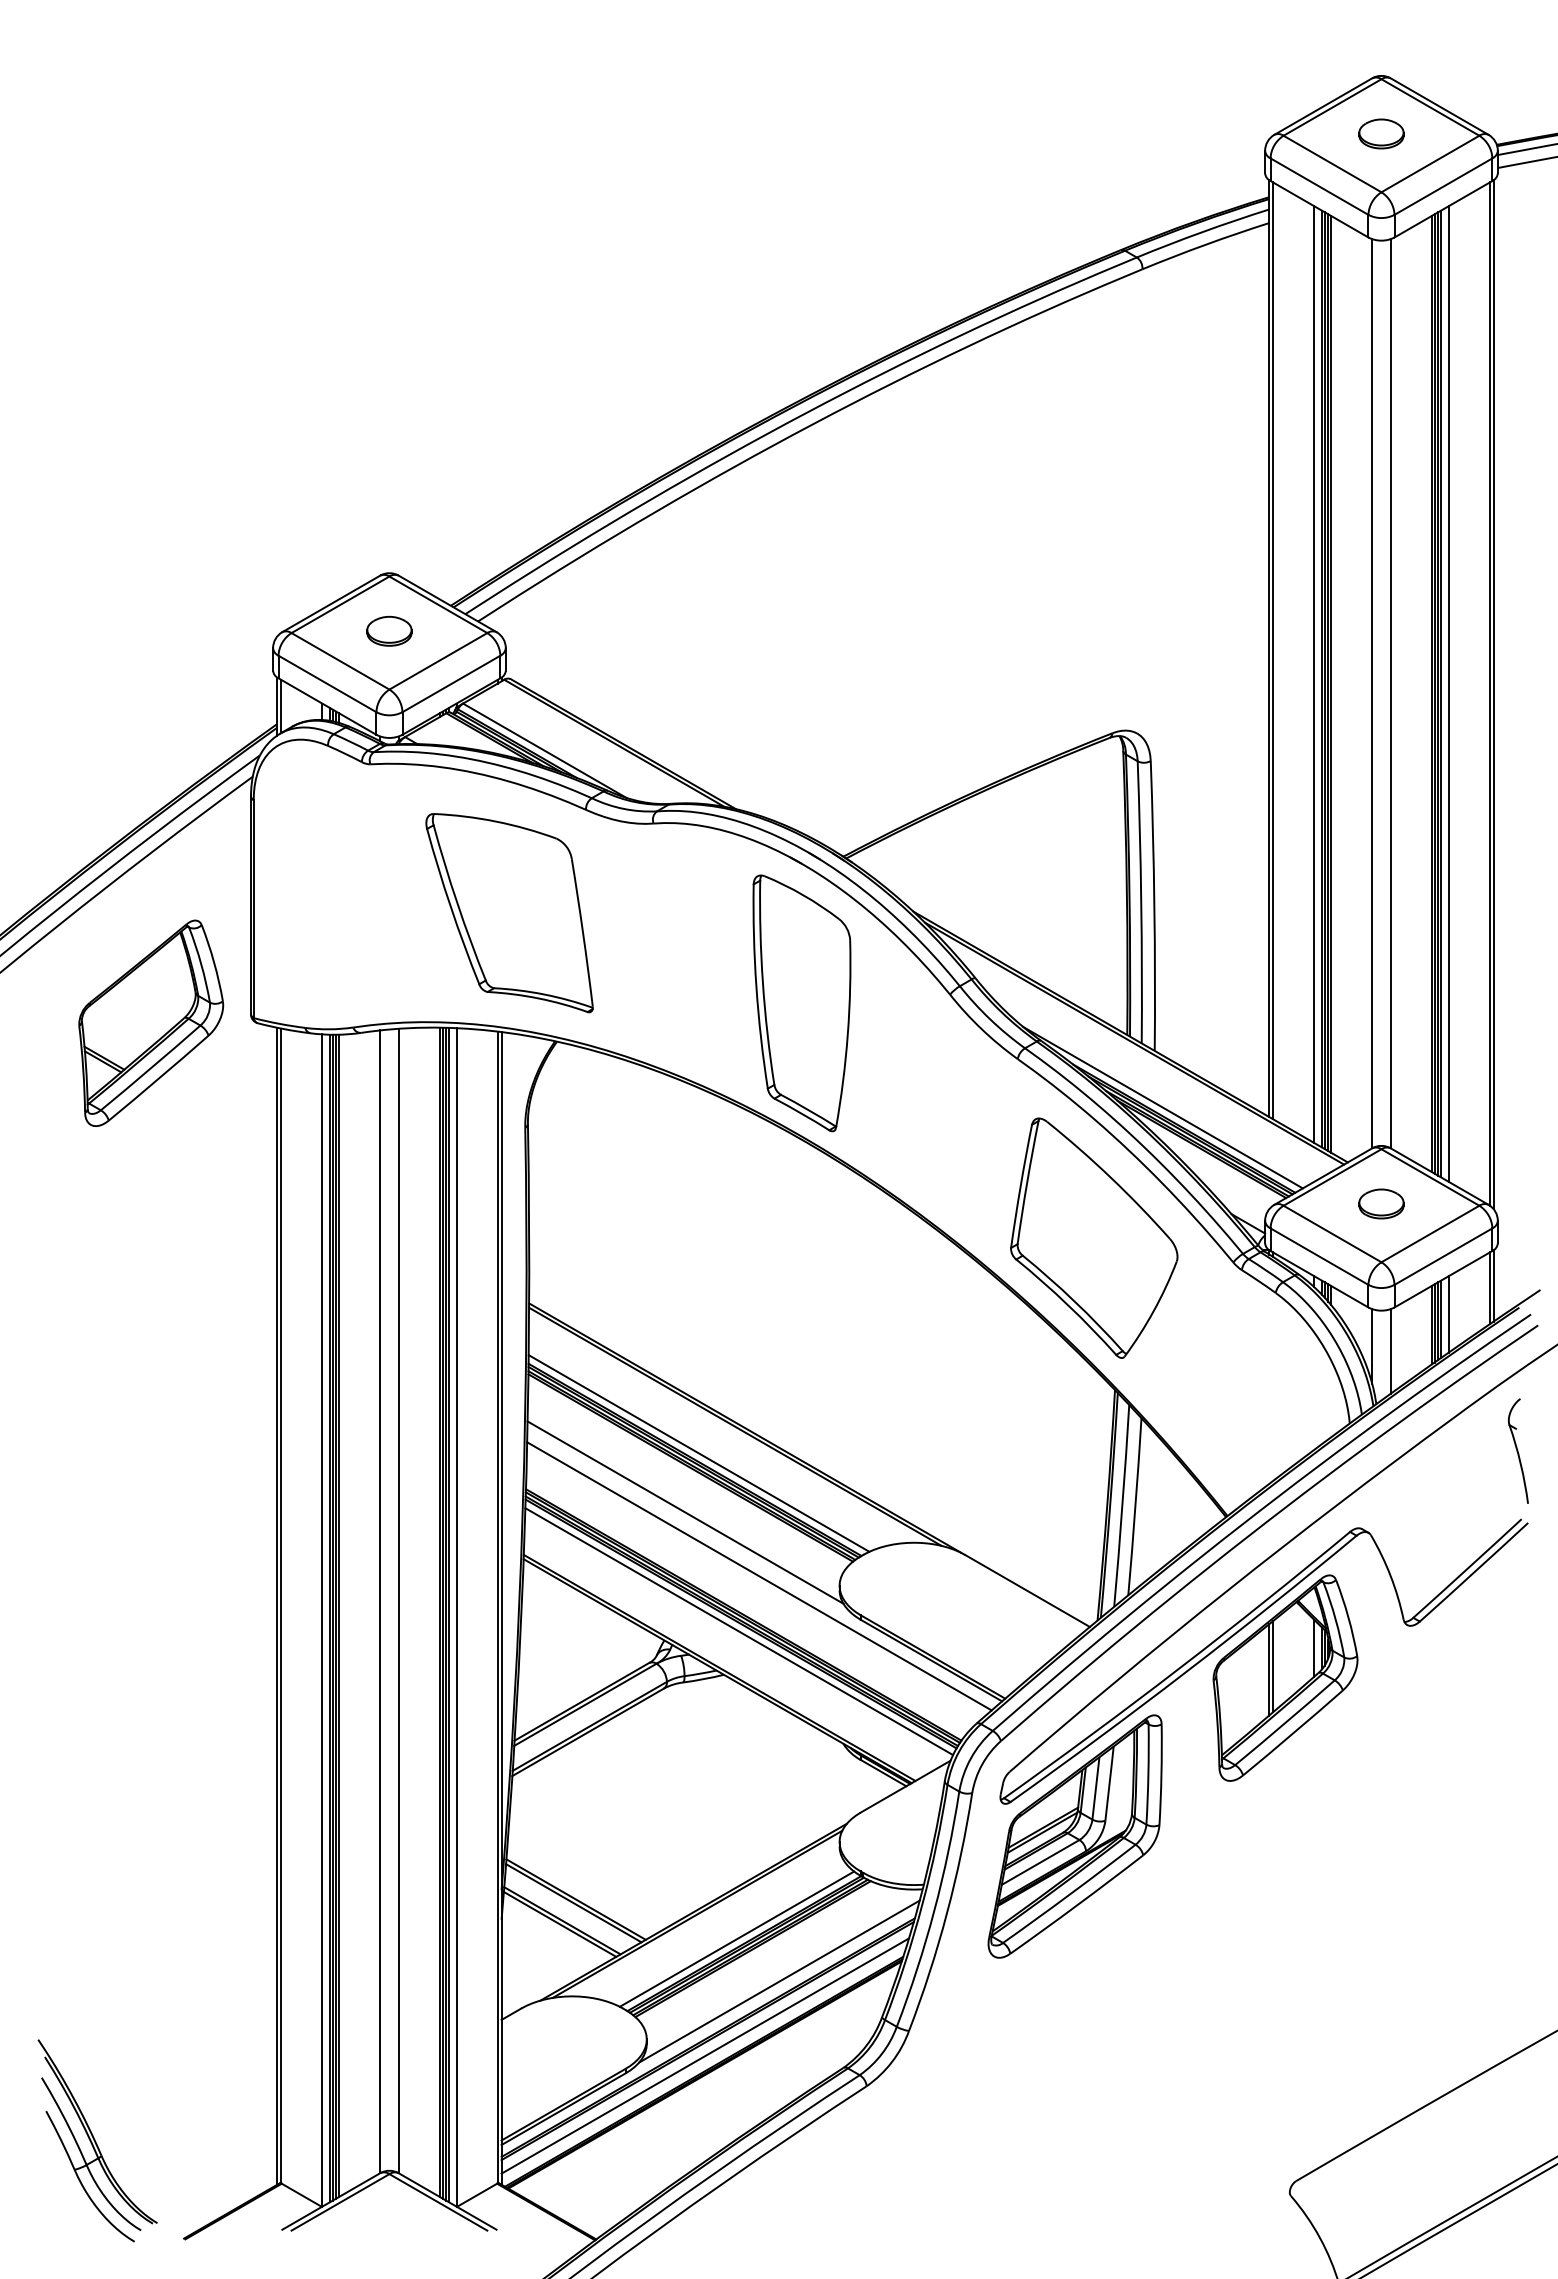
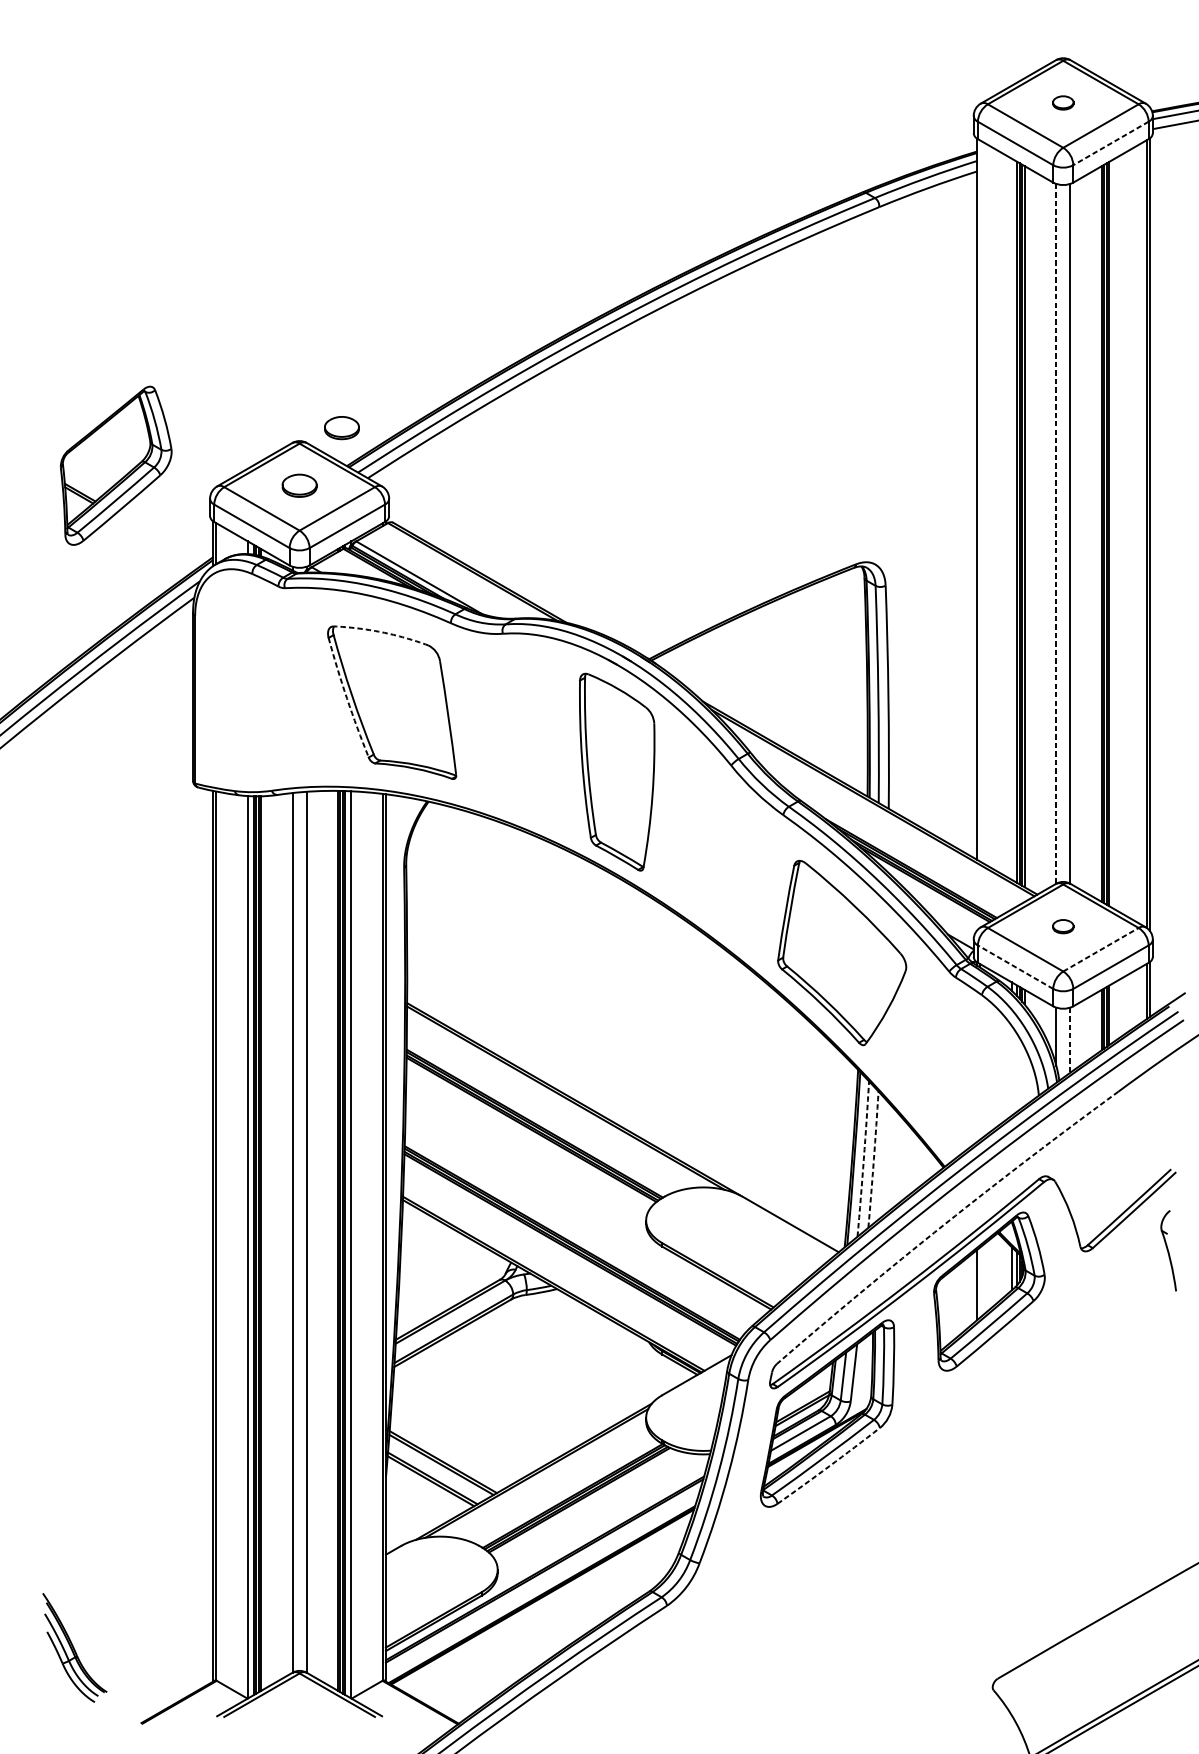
part: (1381, 133) -> (1063, 102), size x0.6
line: (1443, 186) -> (1111, 143), solid -> dashed
part: (444, 556) -> (342, 428), added
line: (1273, 650) -> (980, 500), removed
line: (1314, 674) -> (1011, 519), removed
line: (1372, 693) -> (1056, 533), solid -> dashed
line: (1448, 693) -> (1114, 533), removed
arc: (496, 821) -> (382, 632), solid -> dashed
arc: (450, 907) -> (346, 698), solid -> dashed
part: (151, 1022) -> (116, 465), moved
line: (1162, 1107) -> (894, 852), removed
part: (1381, 1203) -> (1063, 926), size x0.6
line: (1430, 1234) -> (1101, 950), solid -> dashed
line: (1319, 1256) -> (1015, 967), solid -> dashed
line: (1448, 1314) -> (1114, 1011), removed
line: (1390, 1352) -> (1070, 1040), solid -> dashed
part: (1517, 1450) -> (1167, 1250), moved
line: (698, 1453) -> (537, 1118), removed
arc: (1122, 1505) -> (863, 1158), solid -> dashed
arc: (1135, 1506) -> (873, 1159), solid -> dashed
line: (685, 1512) -> (527, 1164), removed
line: (759, 1576) -> (584, 1213), removed
arc: (1227, 1590) -> (944, 1224), solid -> dashed
line: (739, 1631) -> (569, 1255), removed
line: (1273, 1666) -> (980, 1282), removed
arc: (1077, 1905) -> (829, 1466), solid -> dashed
line: (736, 1938) -> (566, 1492), removed
line: (779, 1981) -> (599, 1525), removed
line: (704, 2055) -> (542, 1582), removed
part: (97, 2140) -> (74, 1647), size x0.7

